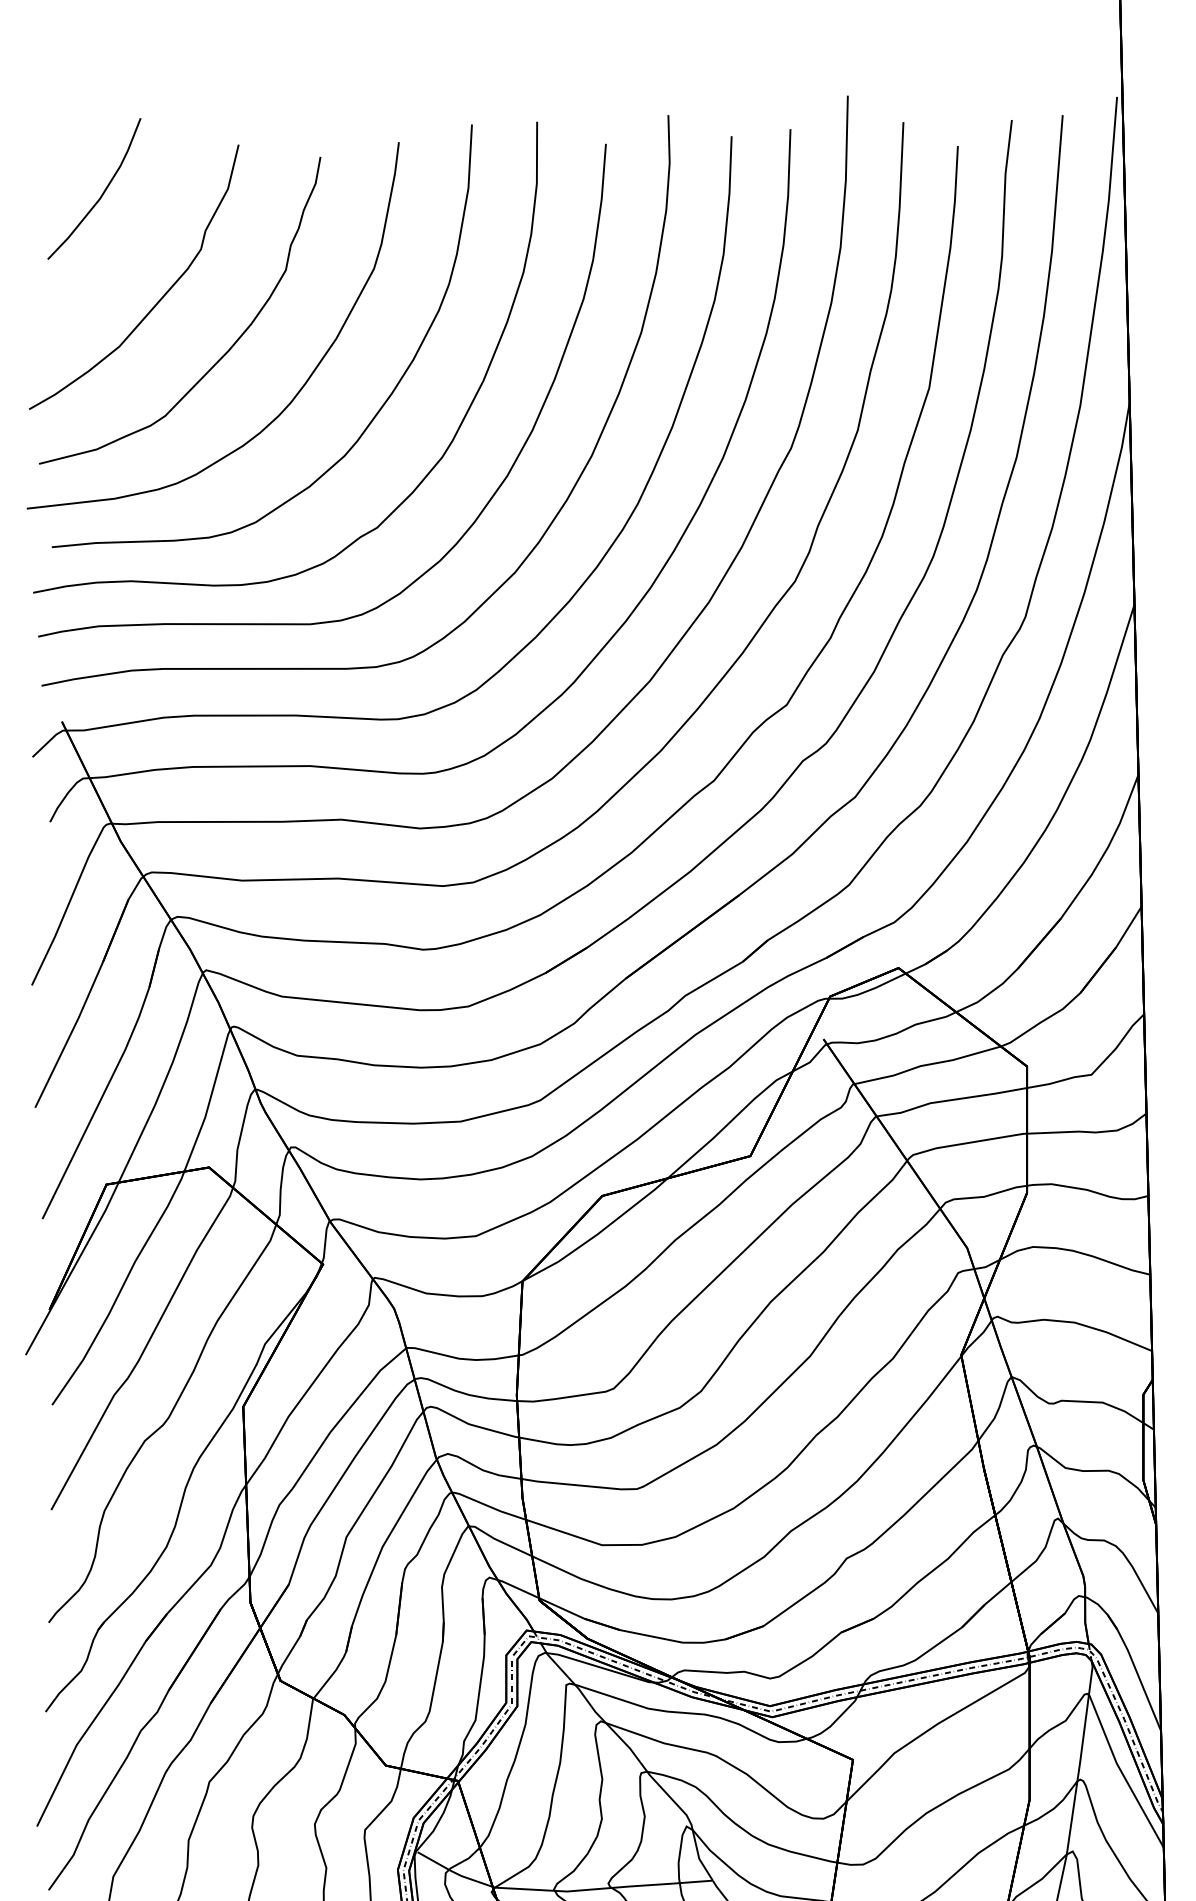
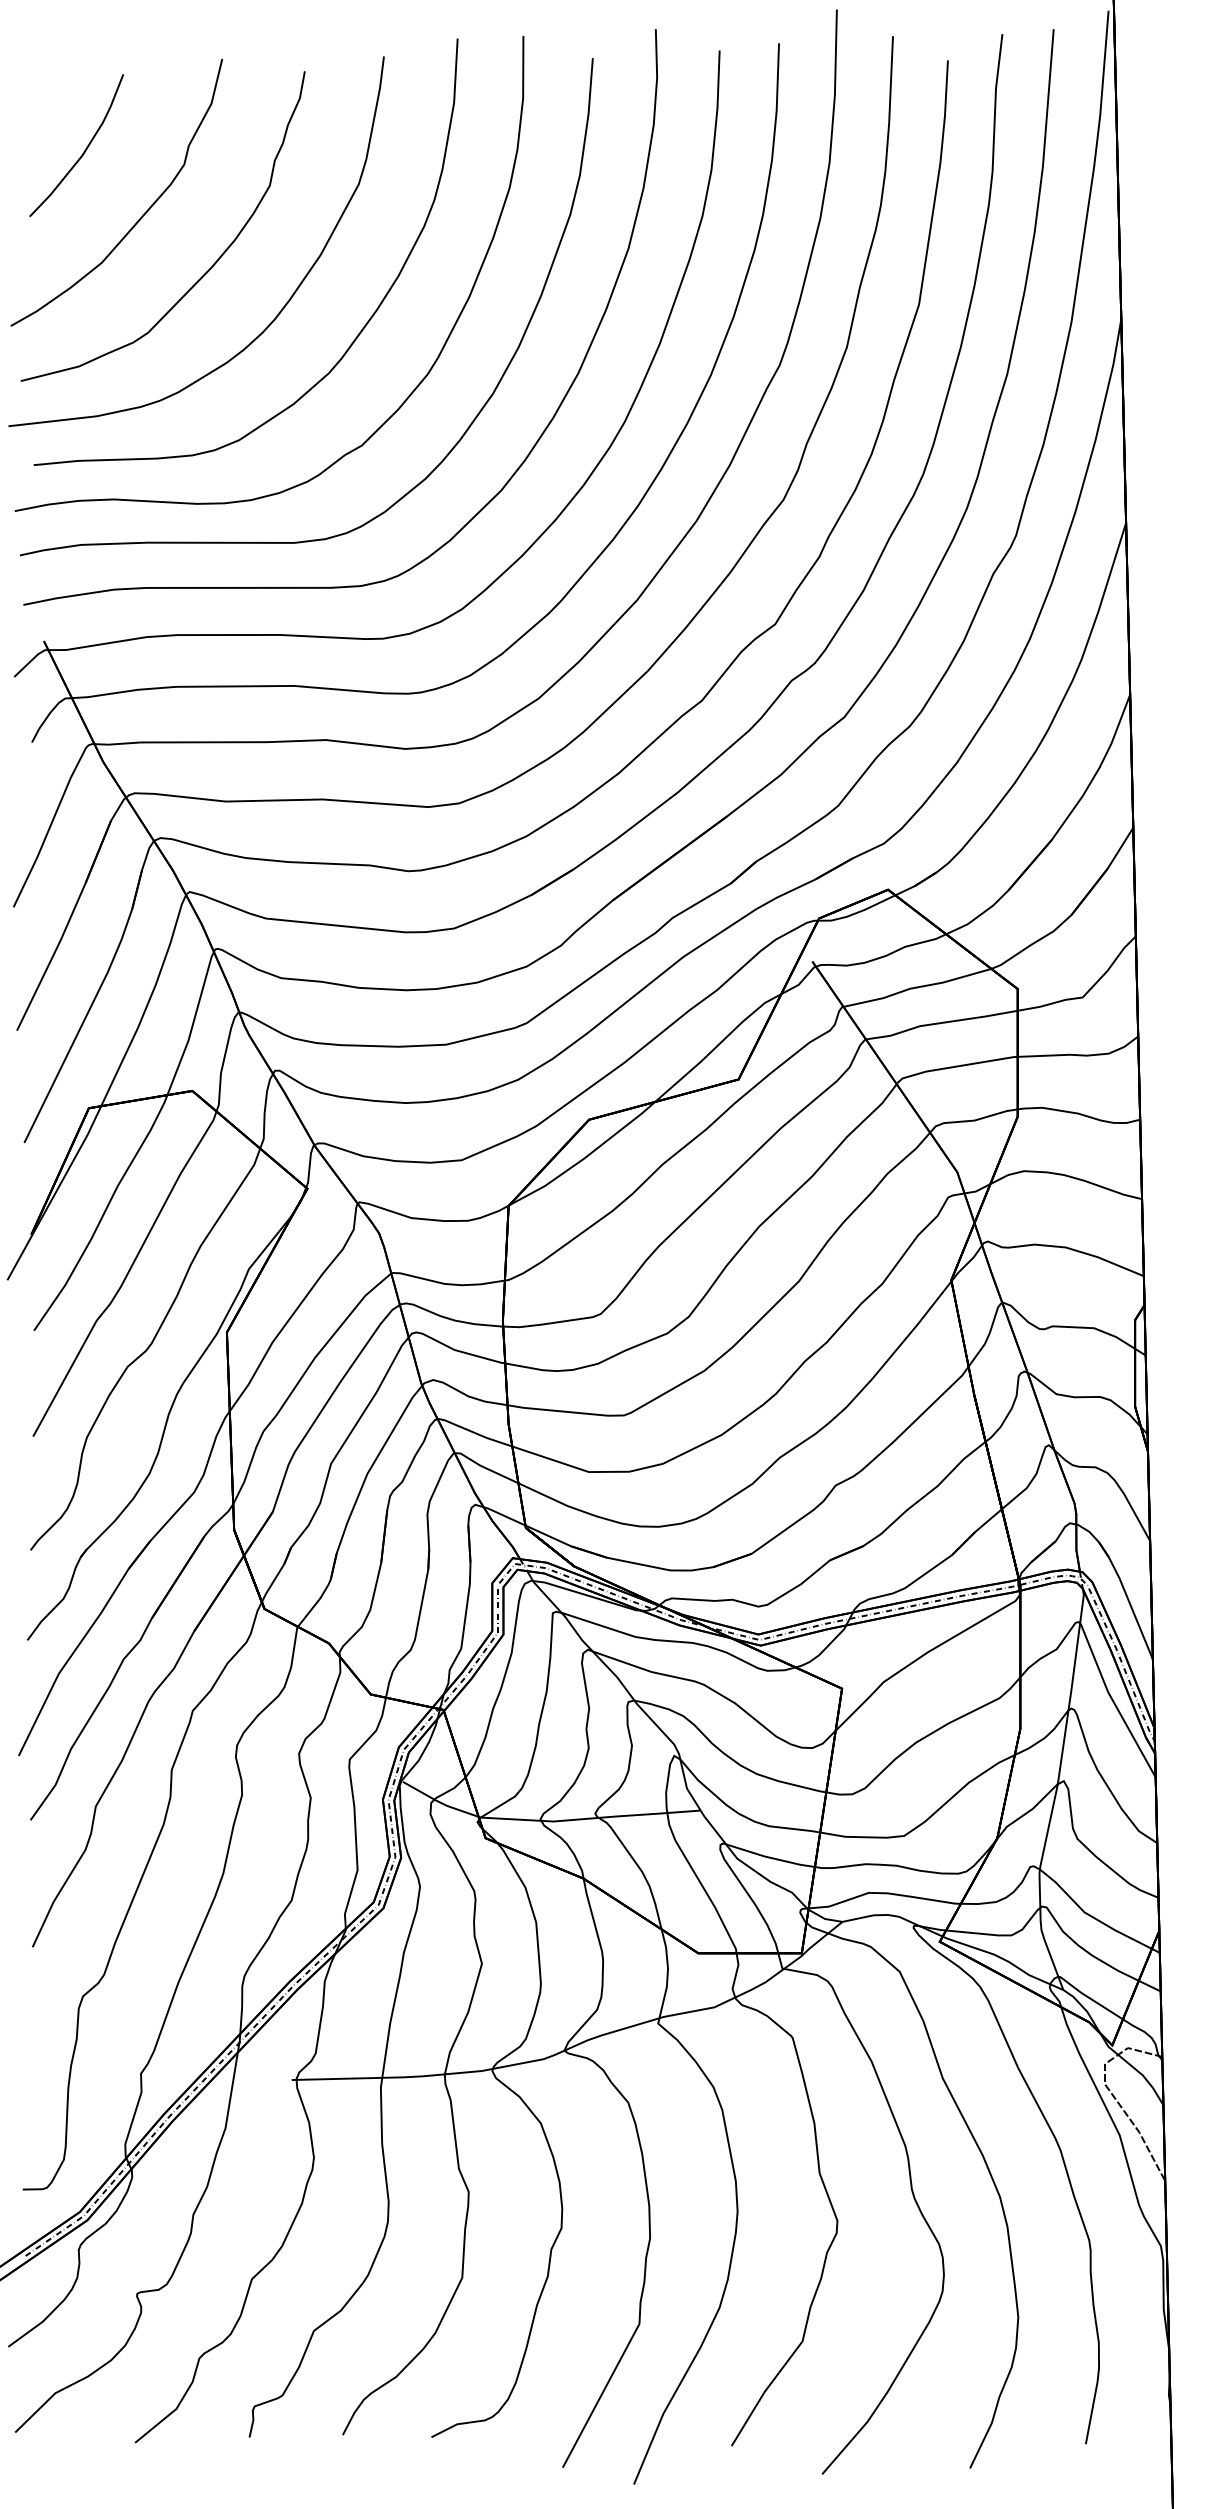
curve: (101, 194) -> (83, 151), moved

